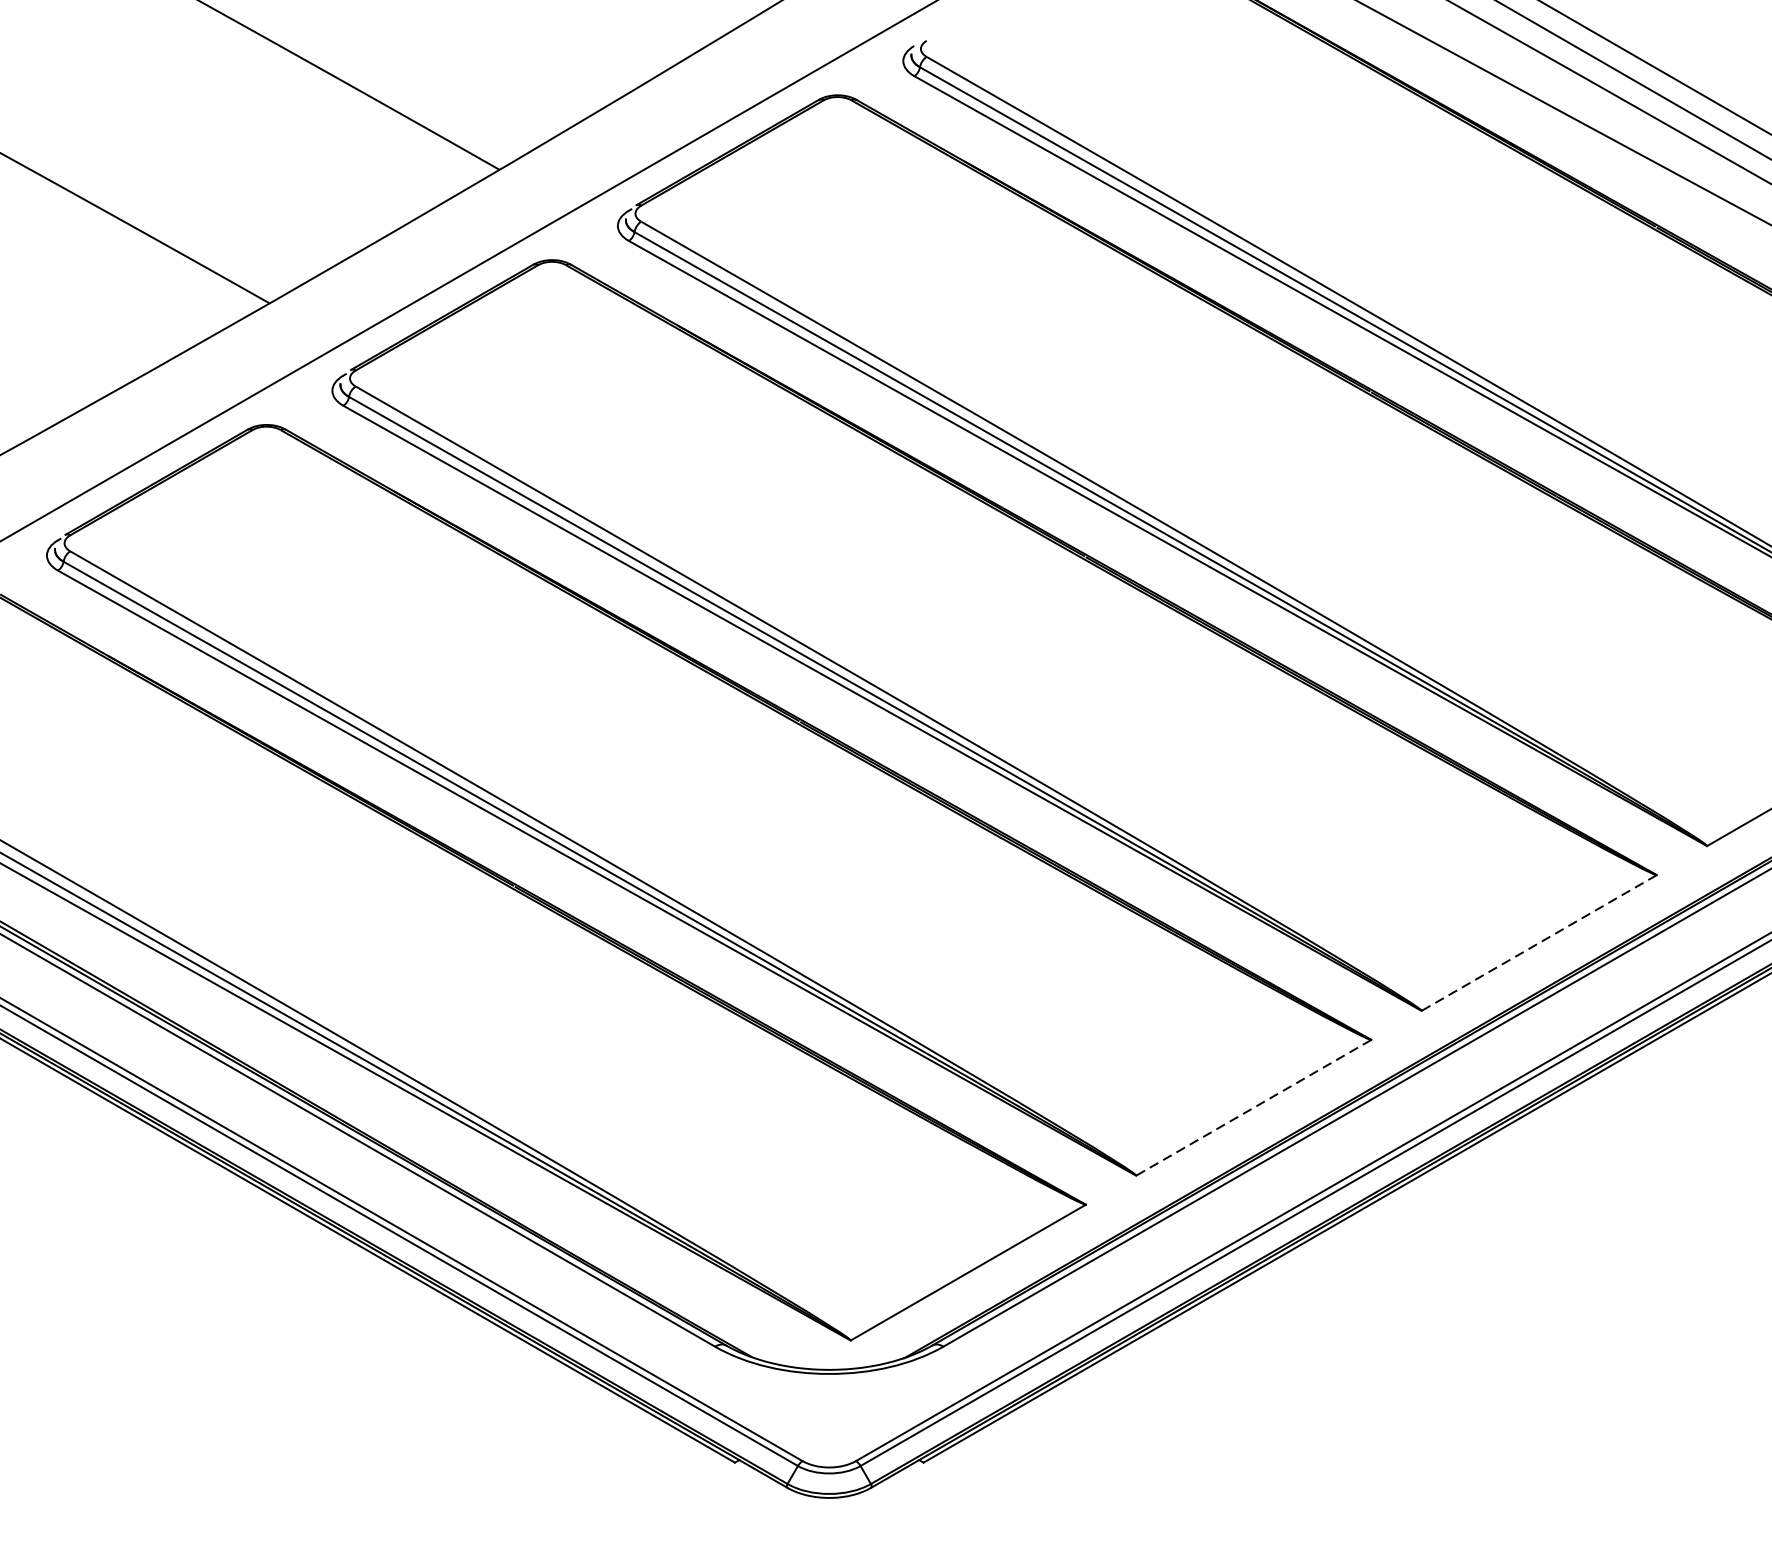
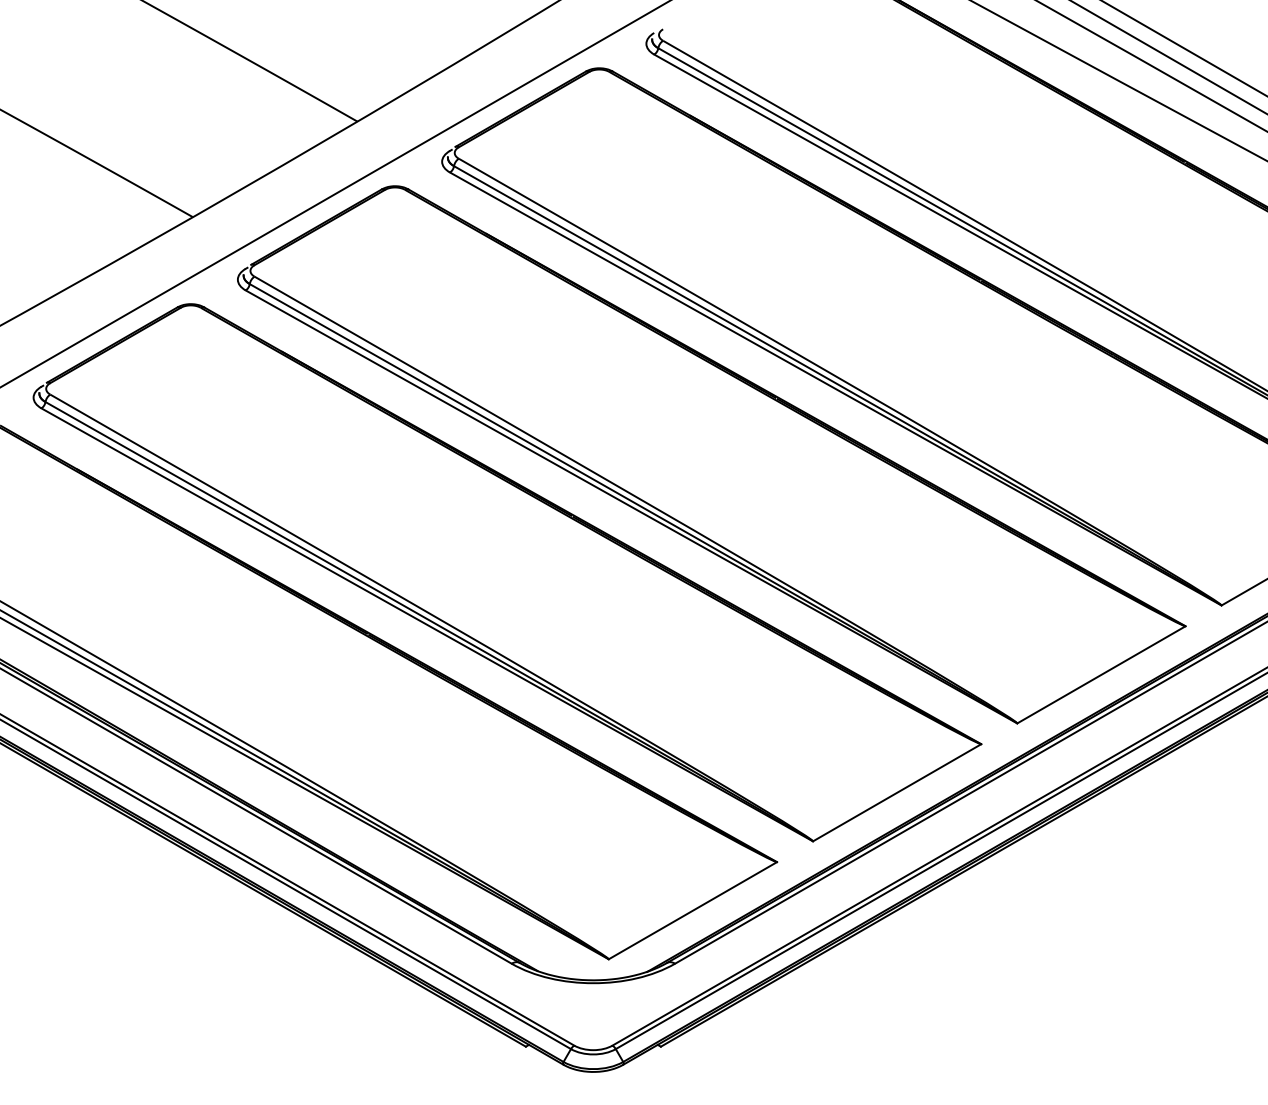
line: (1539, 943) -> (1101, 675), dashed -> solid
line: (1252, 1108) -> (896, 793), dashed -> solid

